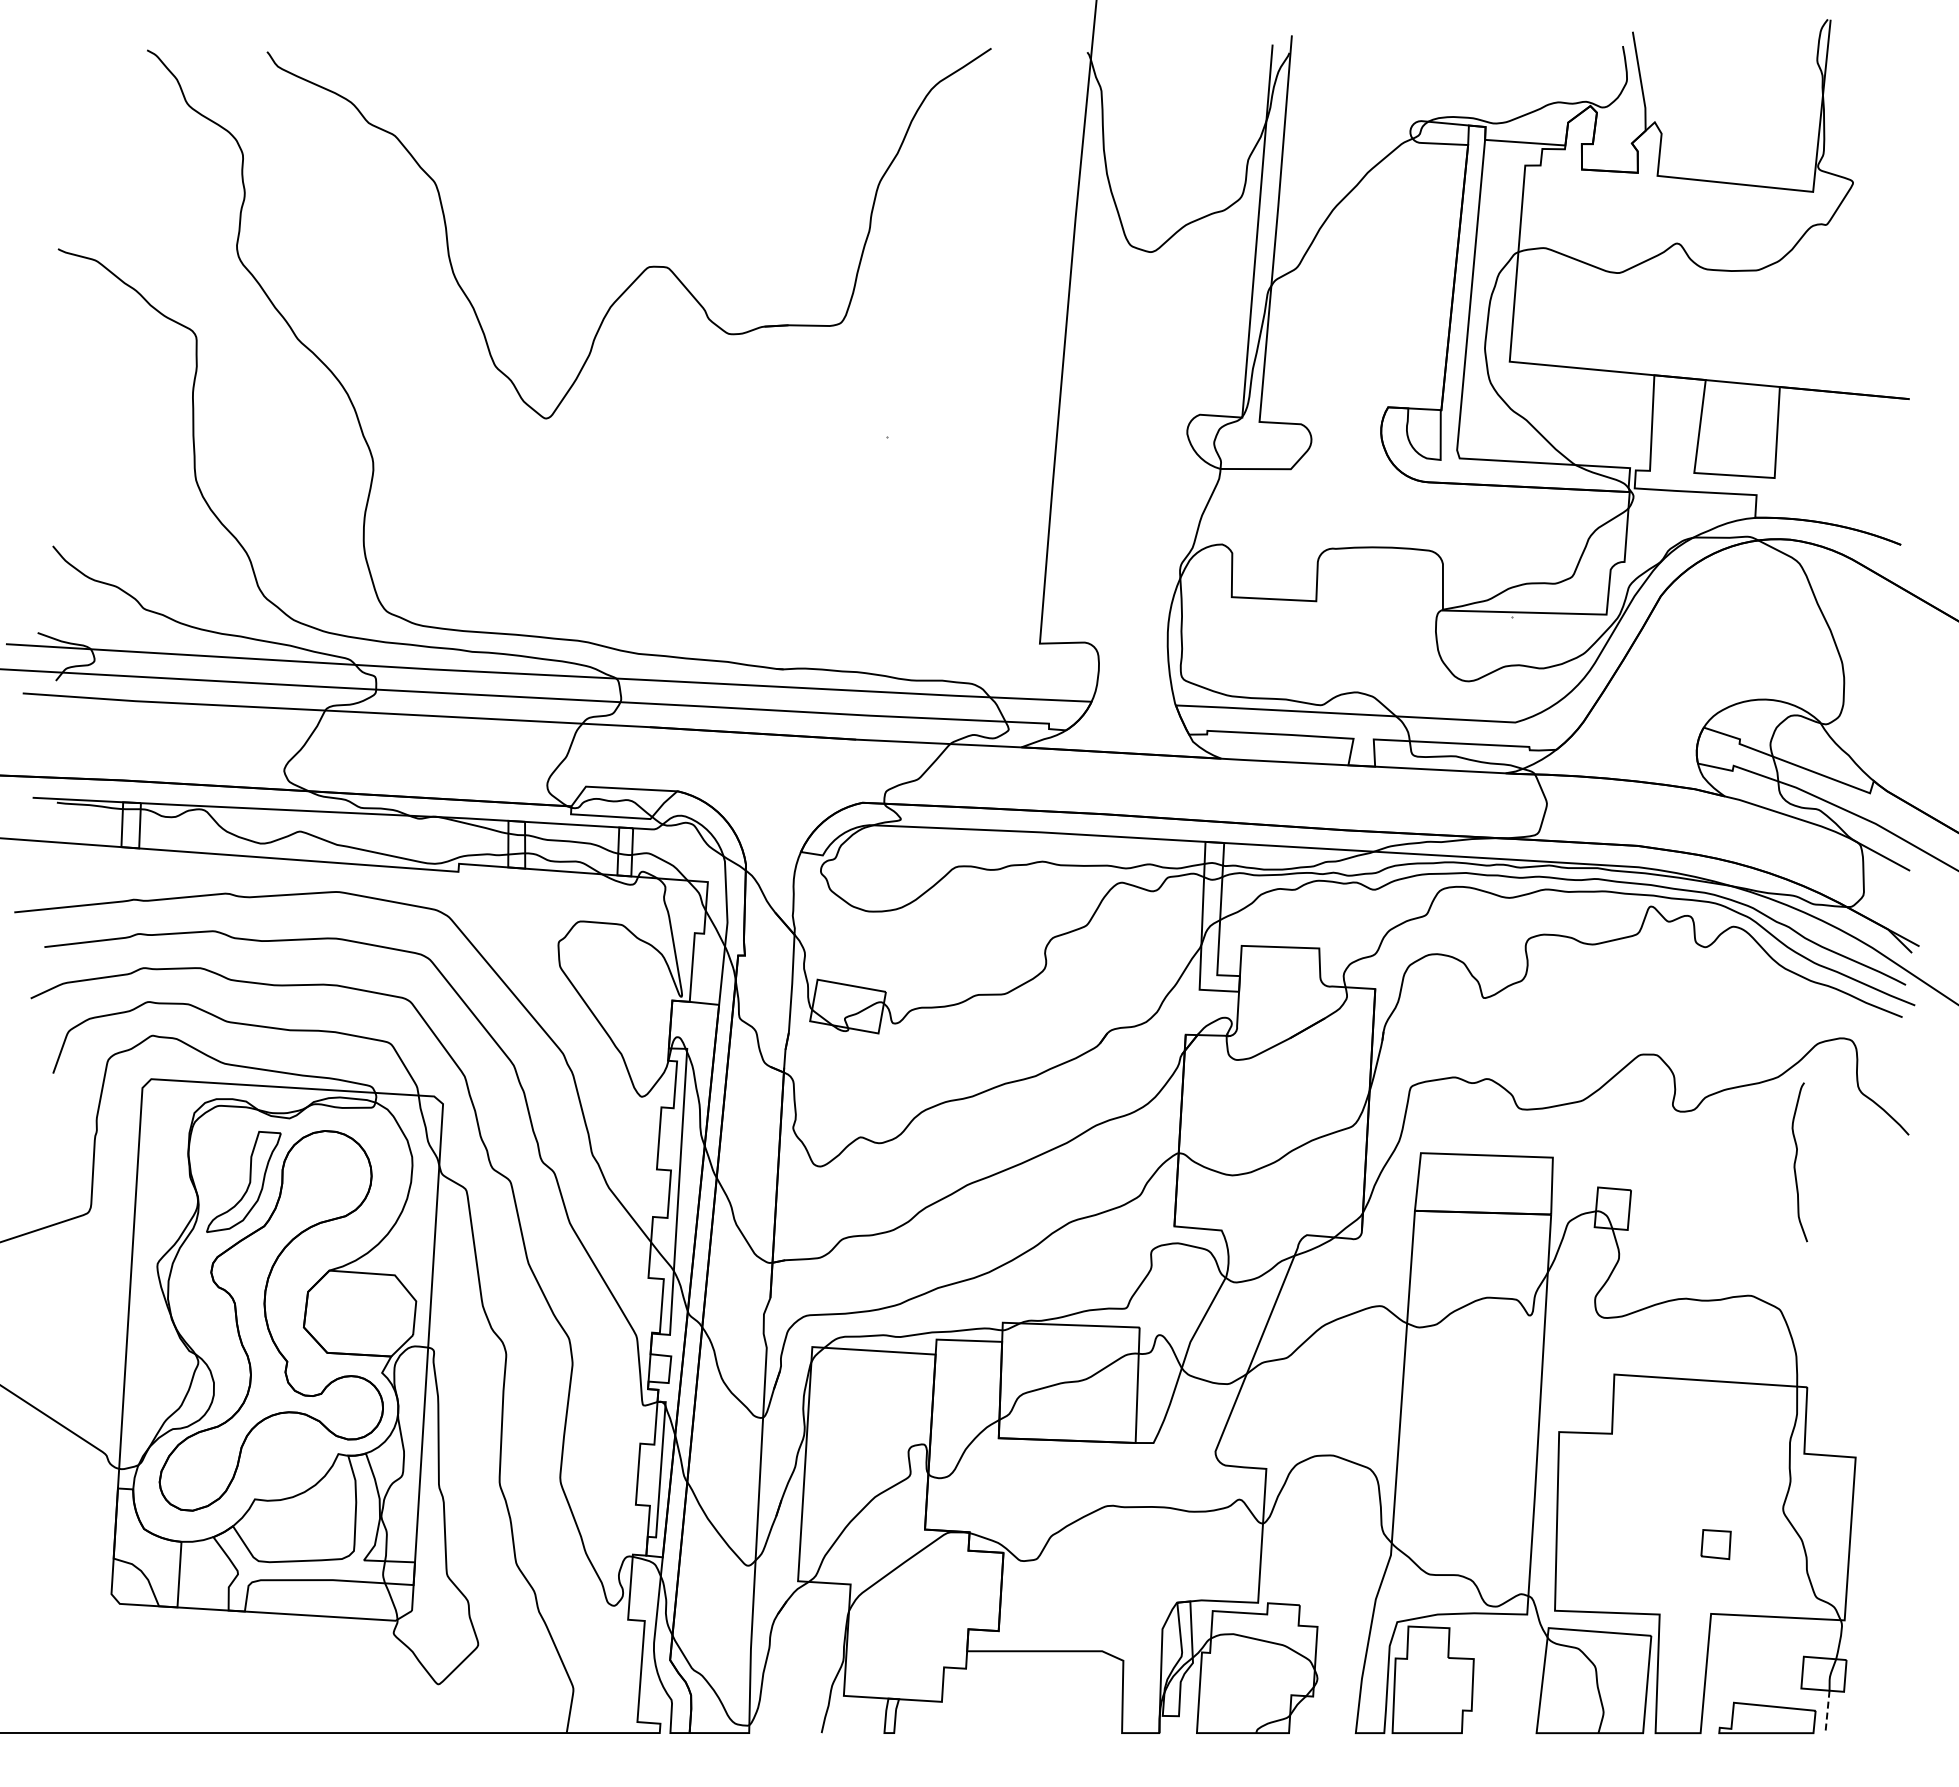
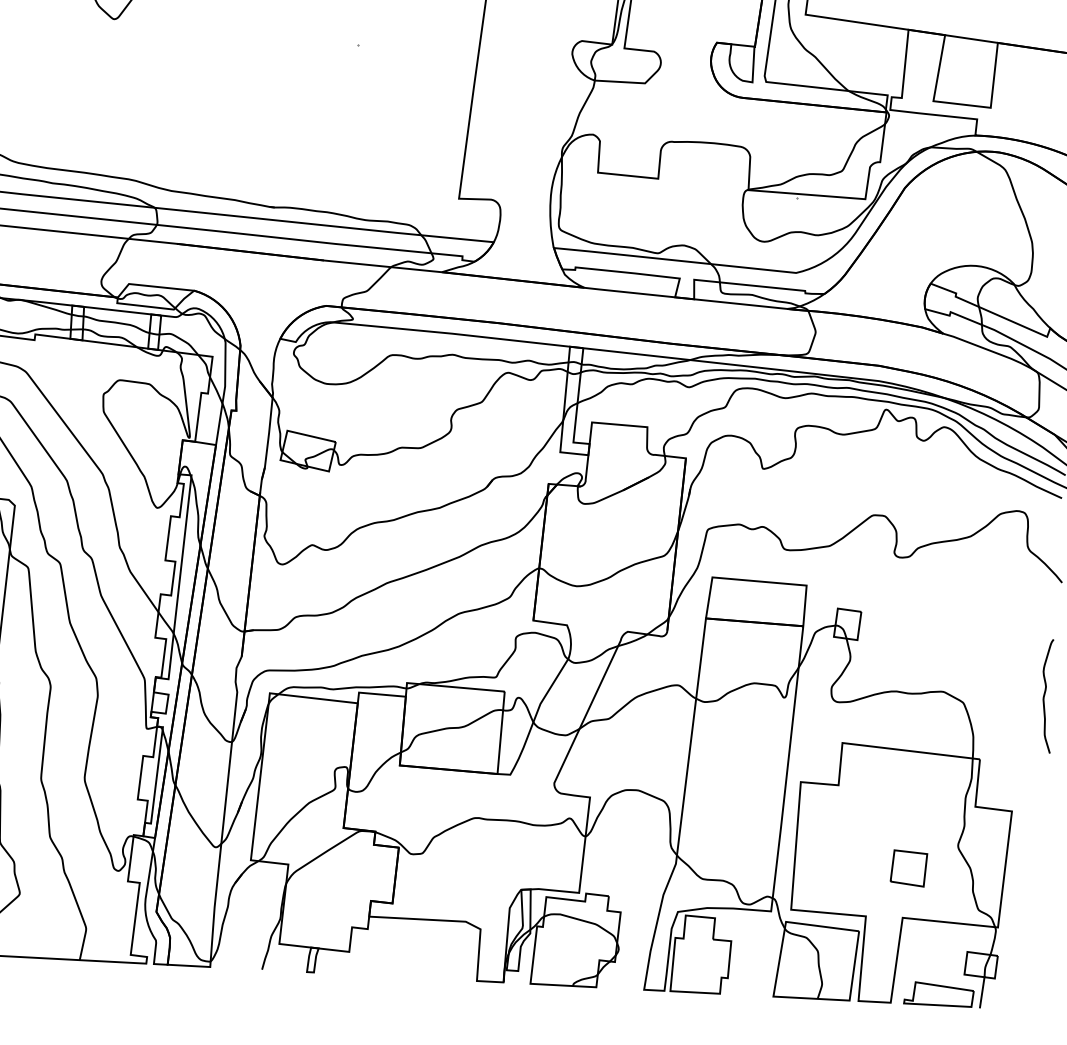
curve: (1796, 1161) -> (1045, 695), moved
part: (1715, 1544) -> (908, 868), size x1.67
line: (1827, 1712) -> (982, 992), dashed -> solid

